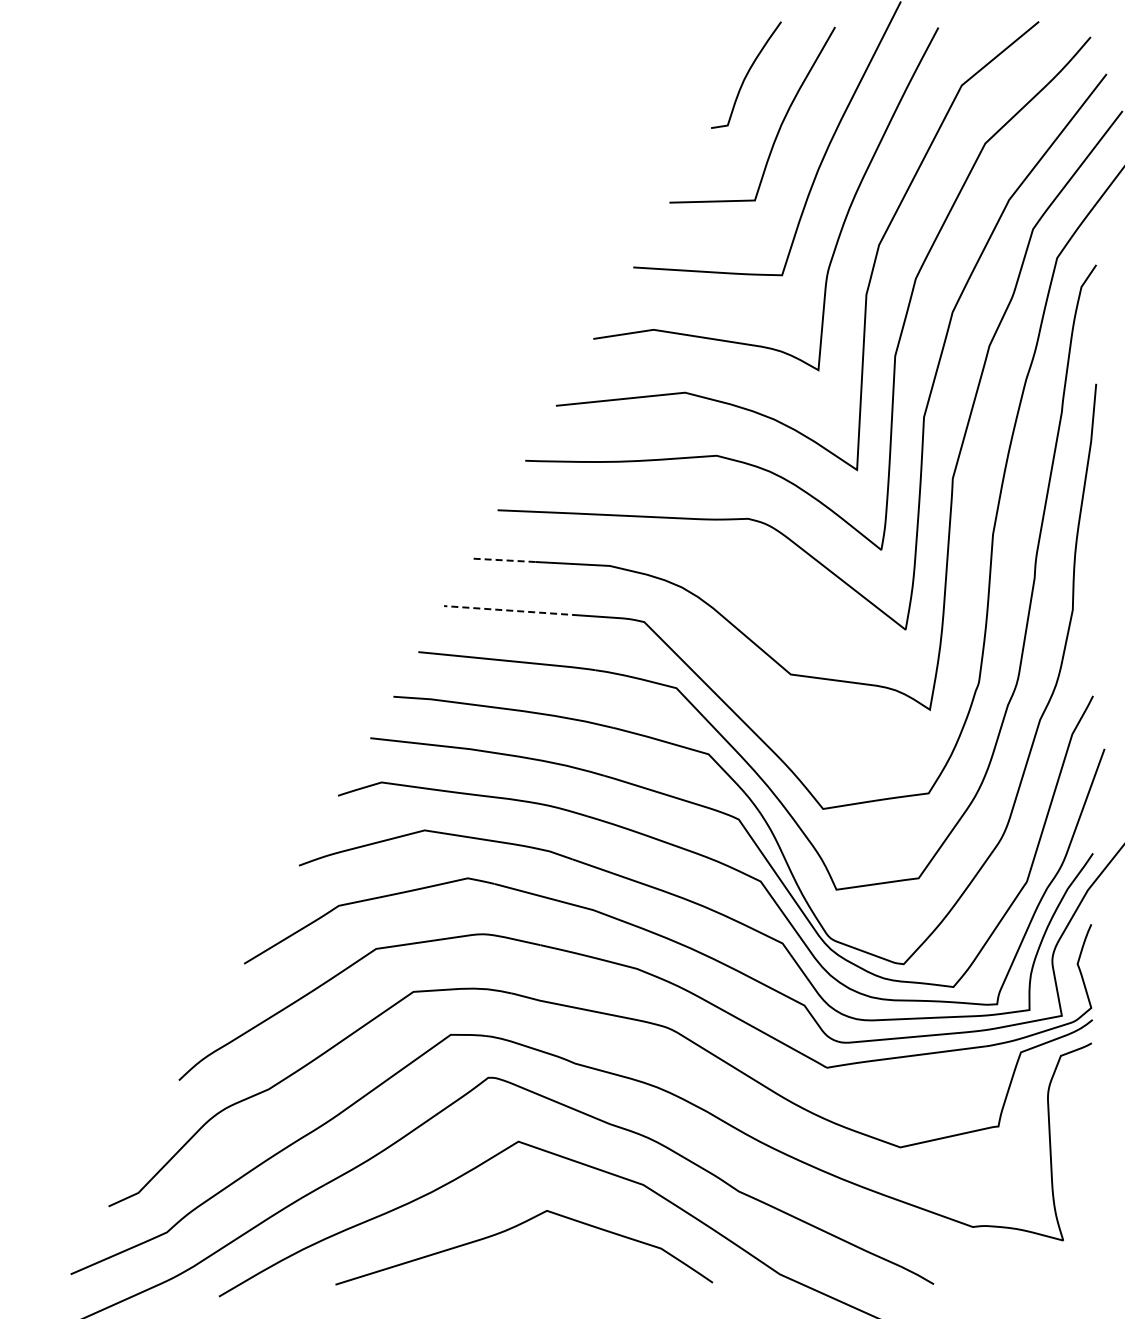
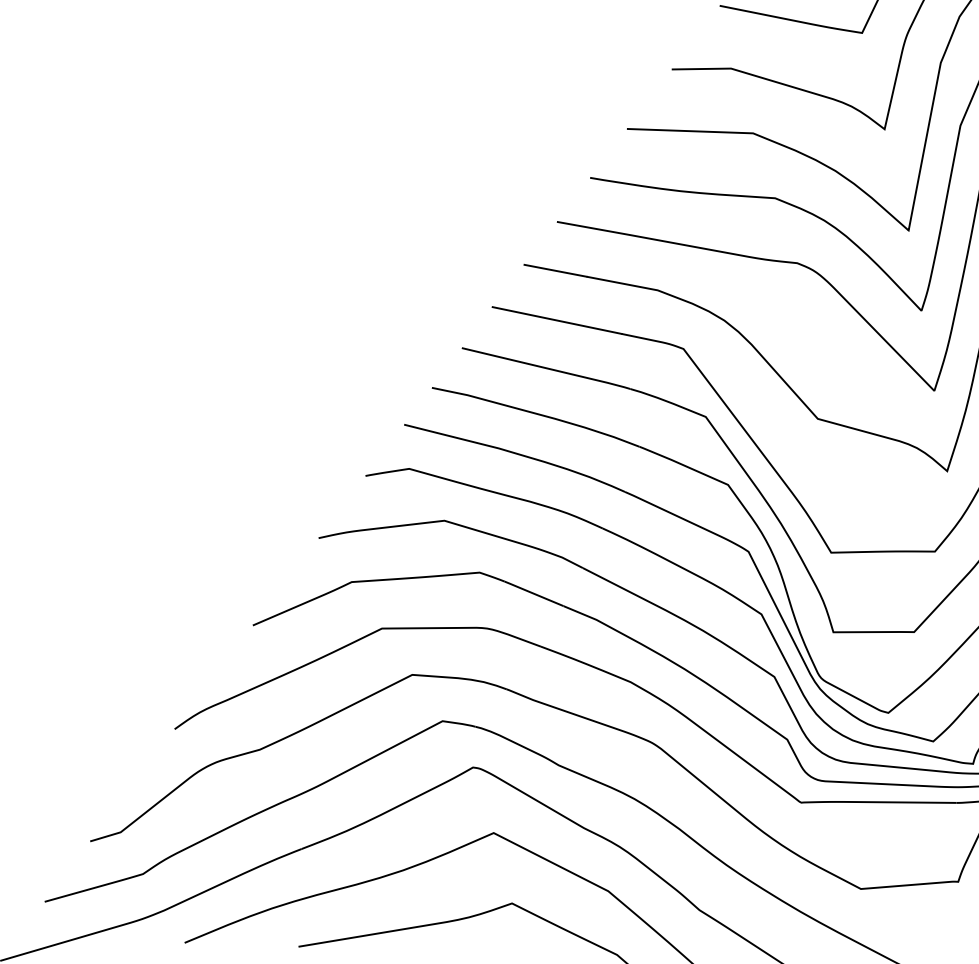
line: (503, 560) -> (556, 271), dashed -> solid
line: (511, 610) -> (557, 320), dashed -> solid

